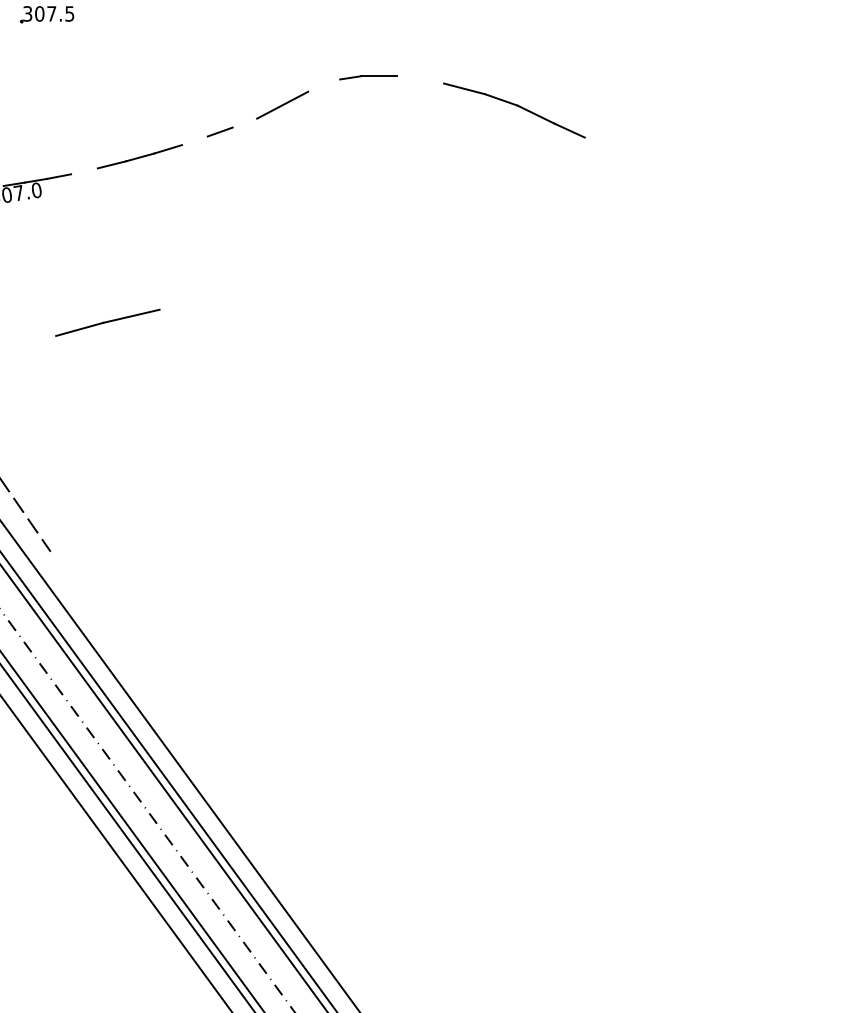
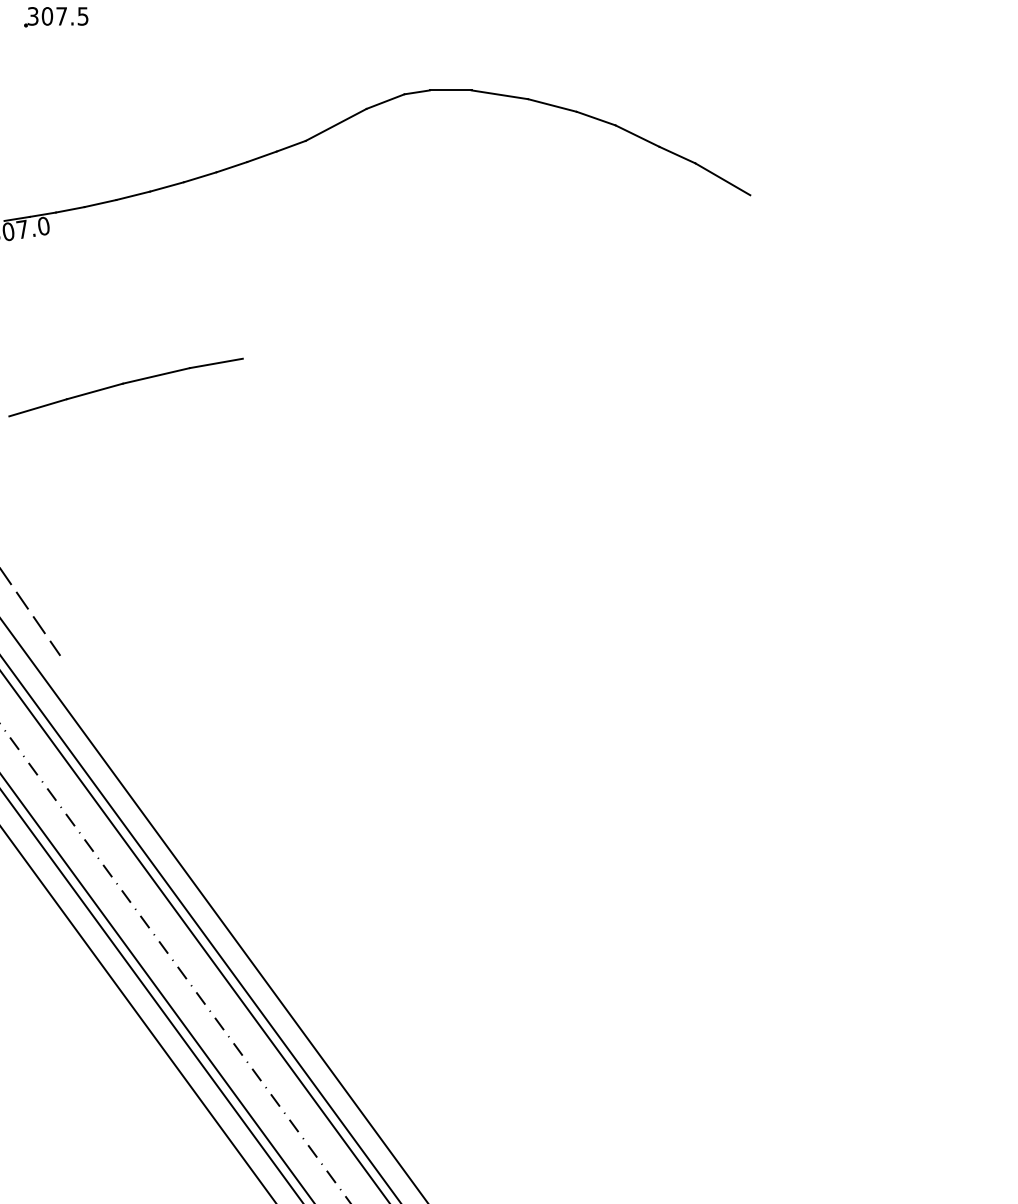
line: (420, 79) -> (500, 94), added
line: (324, 85) -> (385, 101), added
line: (244, 122) -> (290, 145), added
line: (194, 140) -> (231, 166), added
line: (607, 150) -> (722, 178), added
line: (84, 171) -> (100, 203), added
line: (181, 305) -> (215, 363), added
line: (31, 342) -> (37, 407), added

